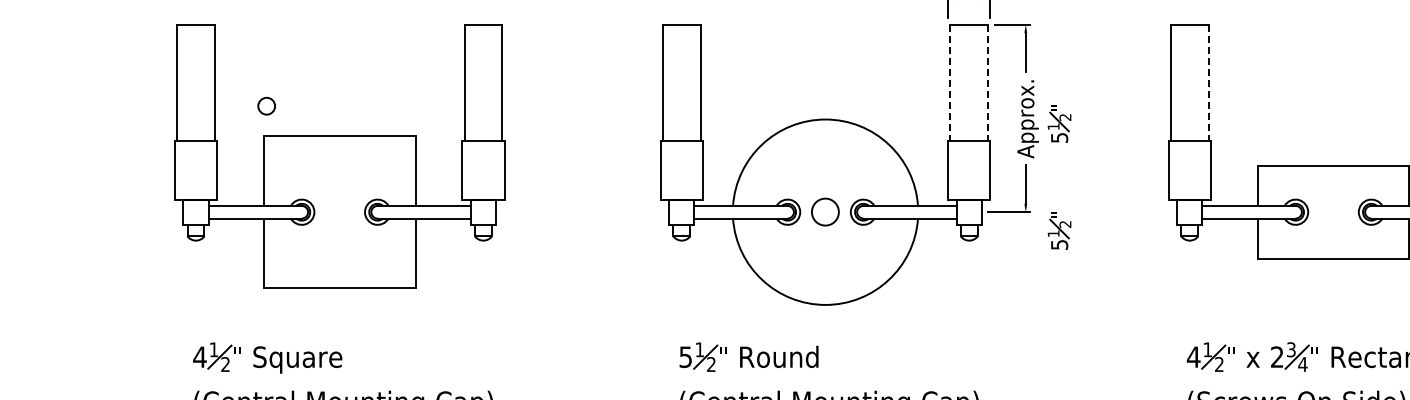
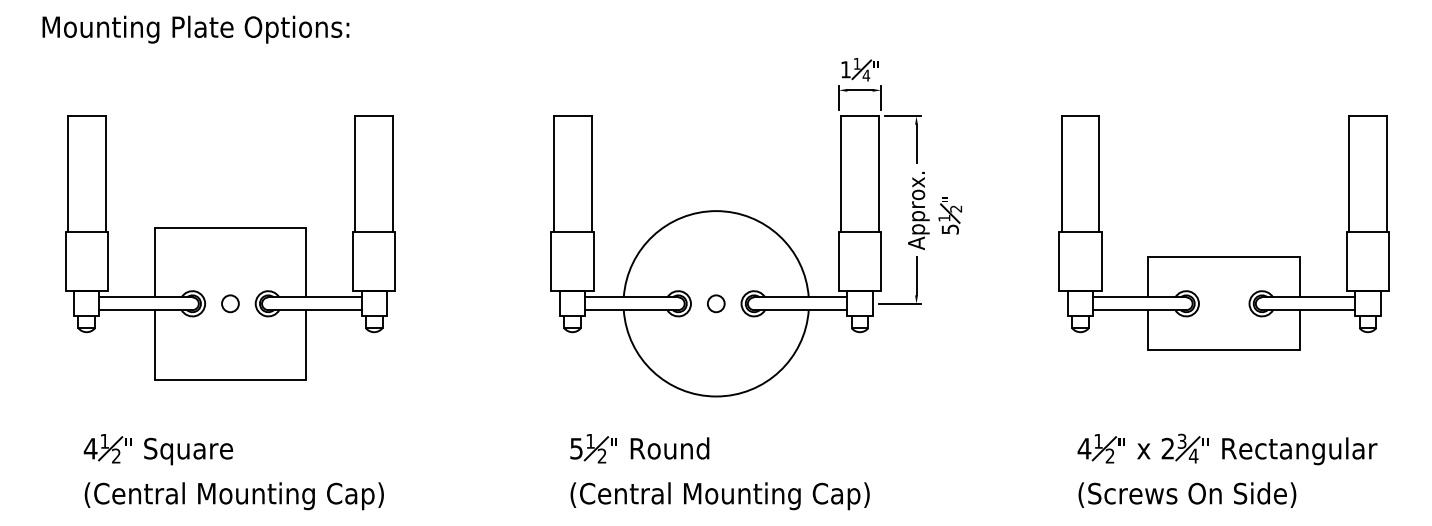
line: (950, 82) -> (841, 174), dashed -> solid
line: (987, 82) -> (878, 174), dashed -> solid
line: (1208, 82) -> (1099, 174), dashed -> solid
circle: (266, 105) -> (230, 303), moved
circle: (825, 211) -> (716, 303), size x0.62
part: (1058, 230) -> (949, 322), removed

